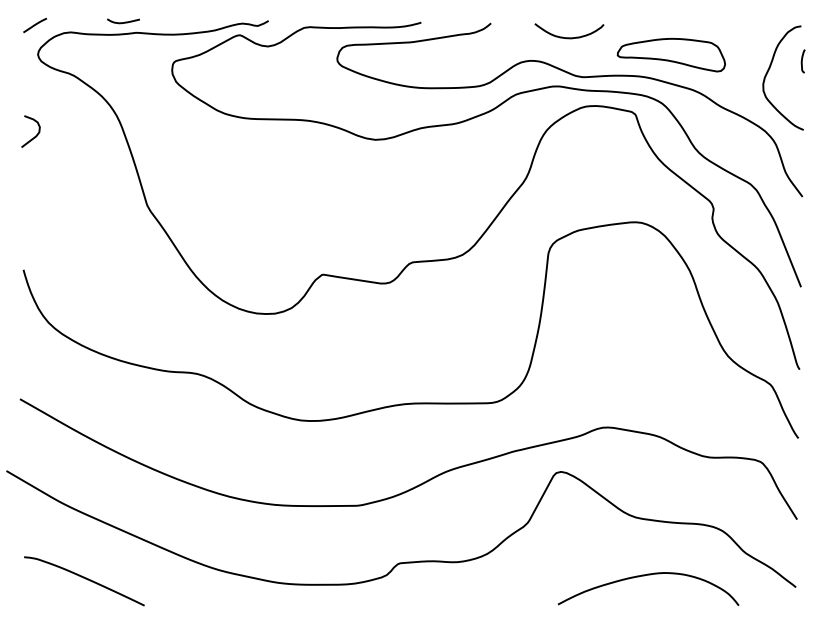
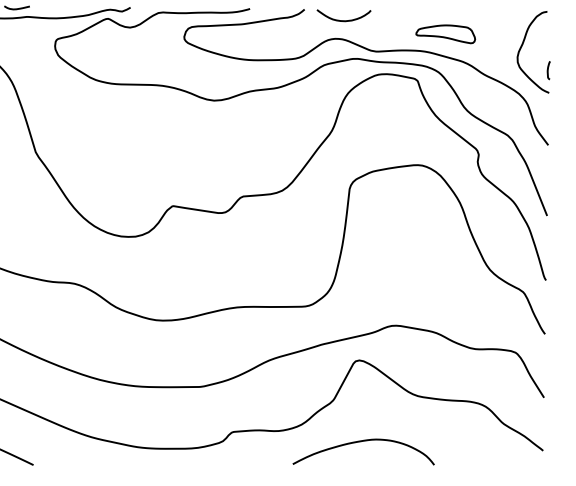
curve: (569, 37) -> (344, 20), moved
part: (671, 54) -> (445, 33), size x0.7
curve: (802, 61) -> (548, 70), moved
curve: (644, 576) -> (360, 442), moved

